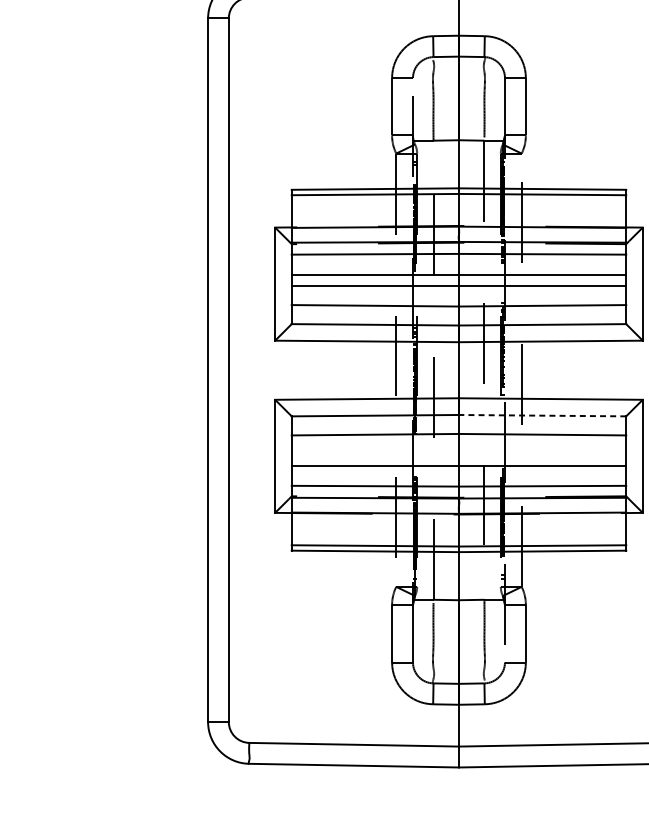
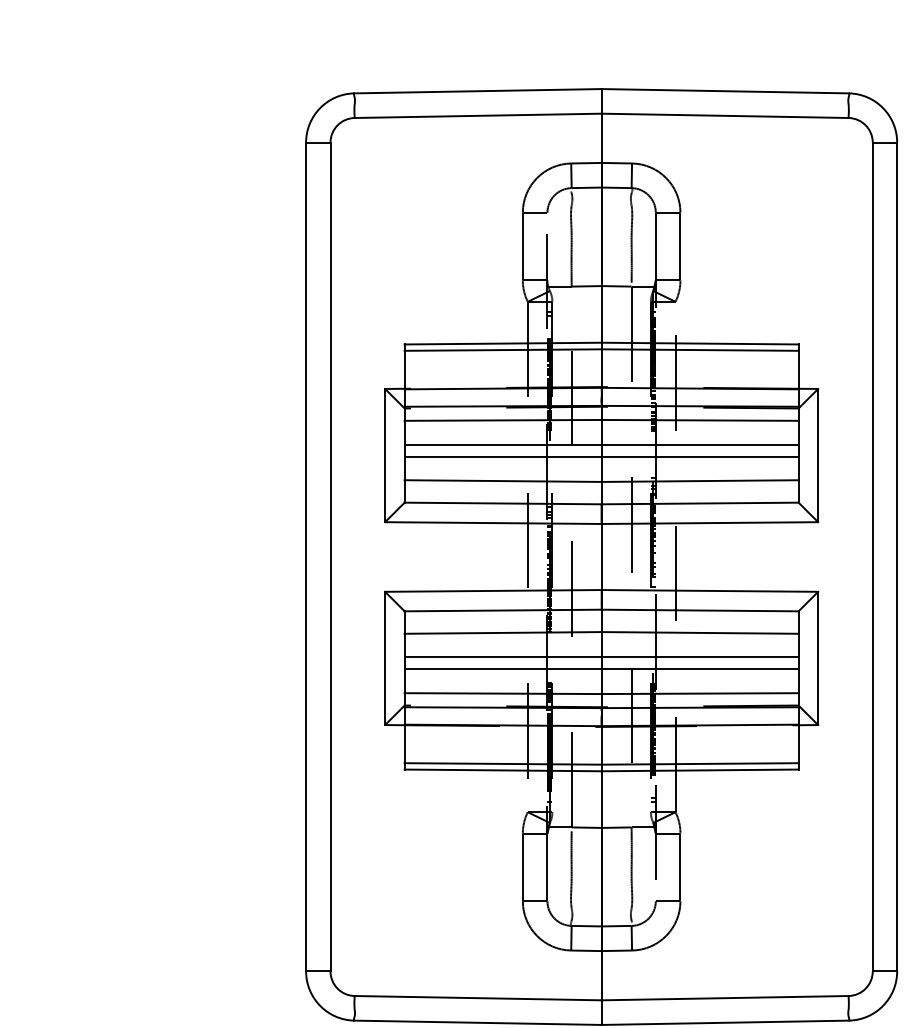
line: (542, 415) -> (700, 610), dashed -> solid
line: (458, 454) -> (601, 656), added

